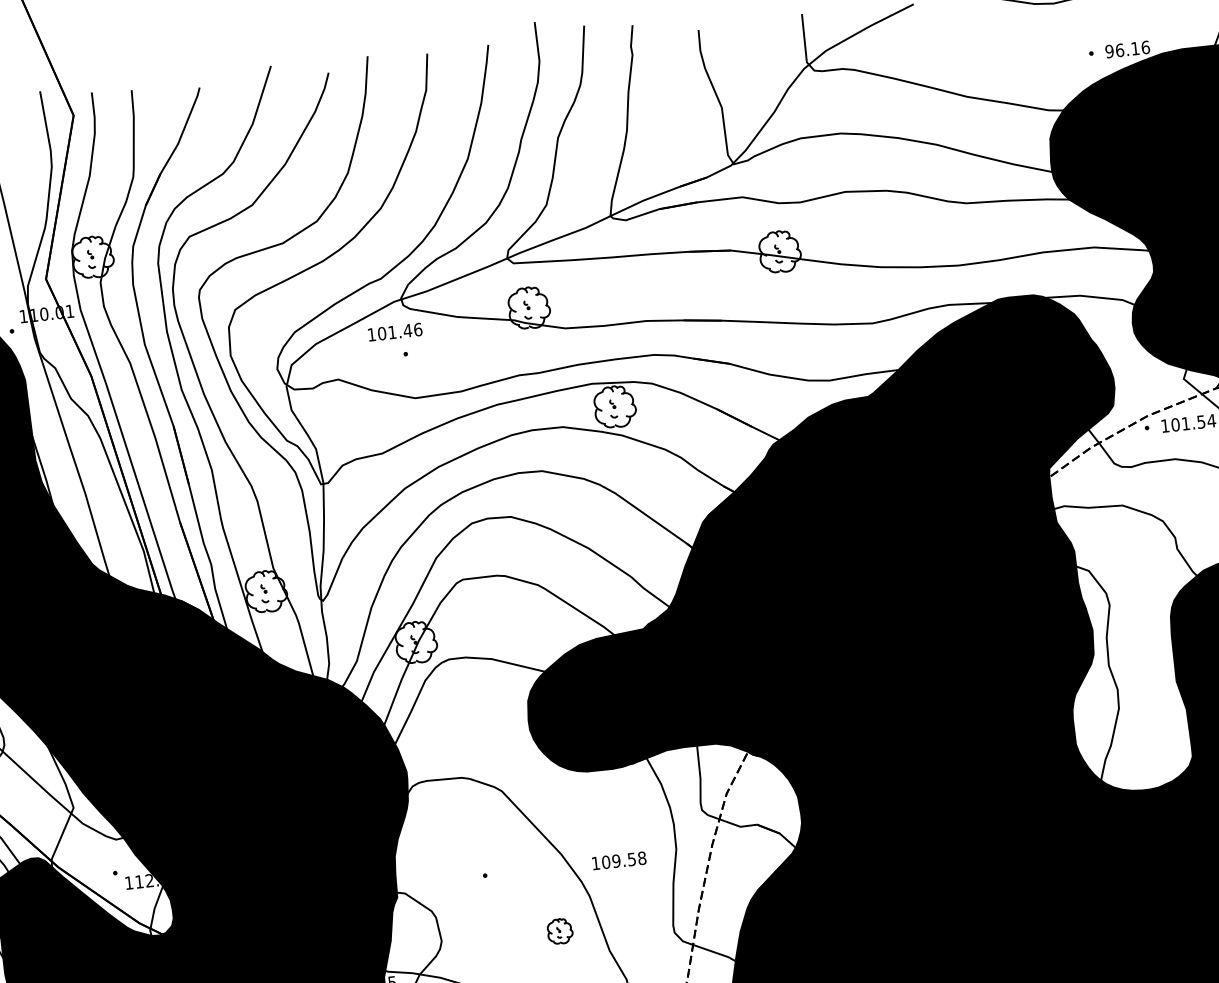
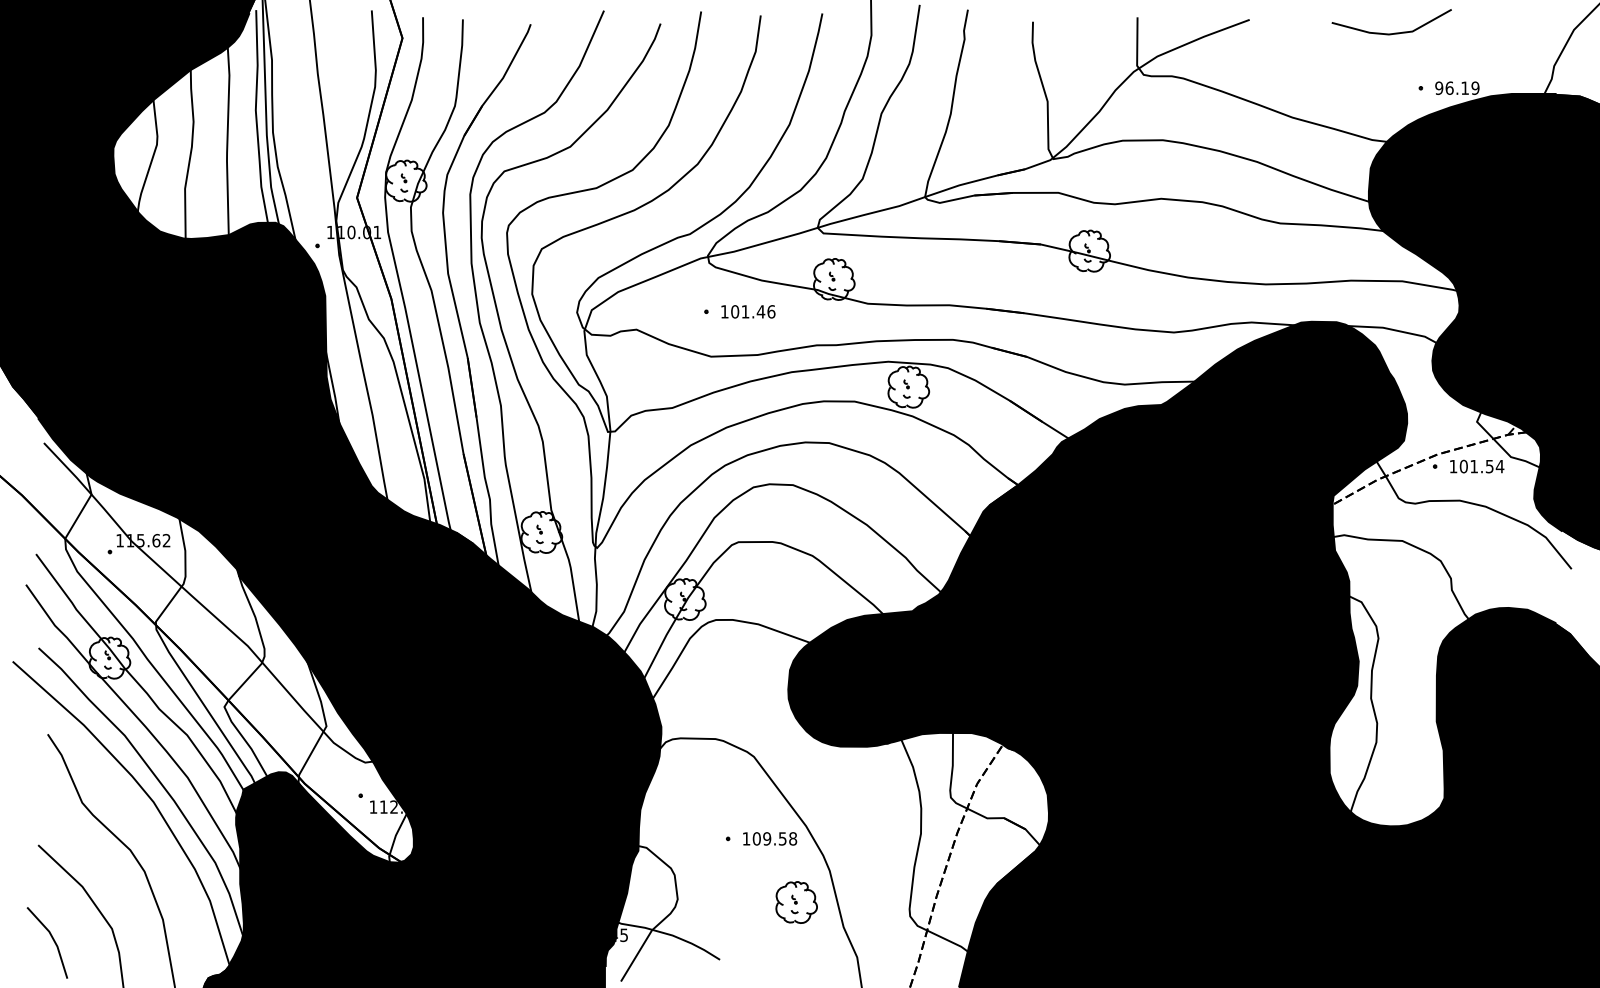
text: (1145, 46) -> (1475, 87), 96.16 -> 96.19
text: (395, 331) -> (748, 311), moved
text: (619, 860) -> (770, 838), moved
part: (560, 931) -> (796, 902), size x1.67

